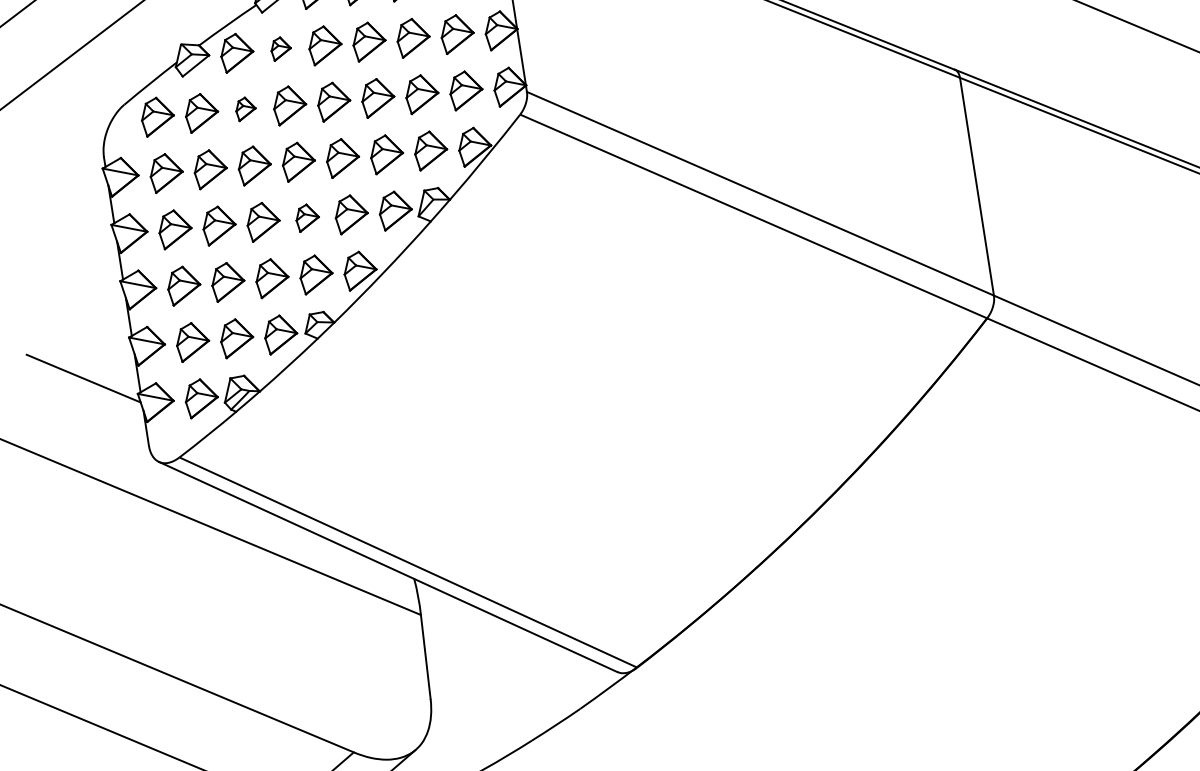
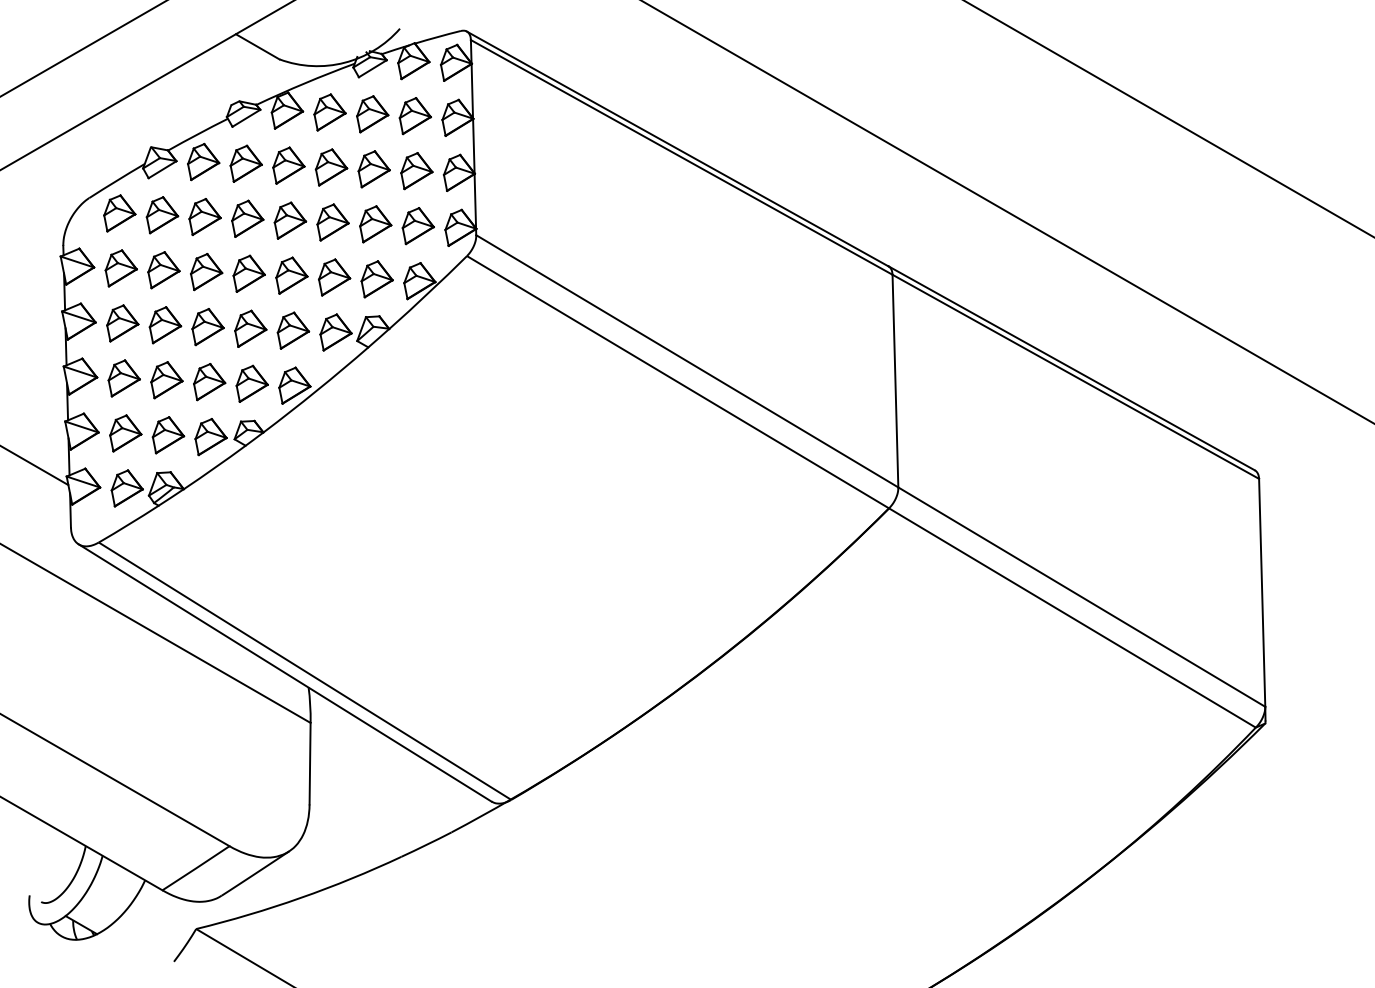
part: (280, 48) -> (245, 163), size x1.67
part: (245, 108) -> (204, 216), size x1.67
part: (307, 217) -> (250, 328), size x1.43

